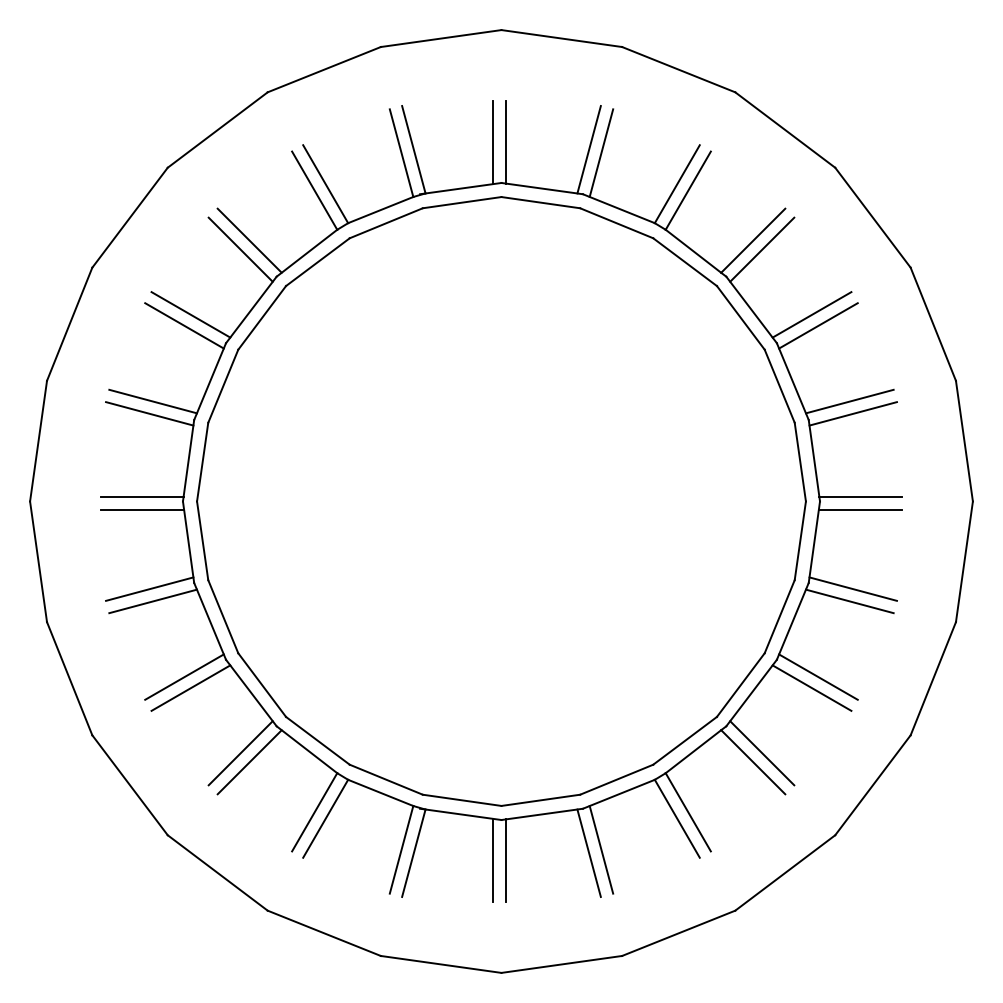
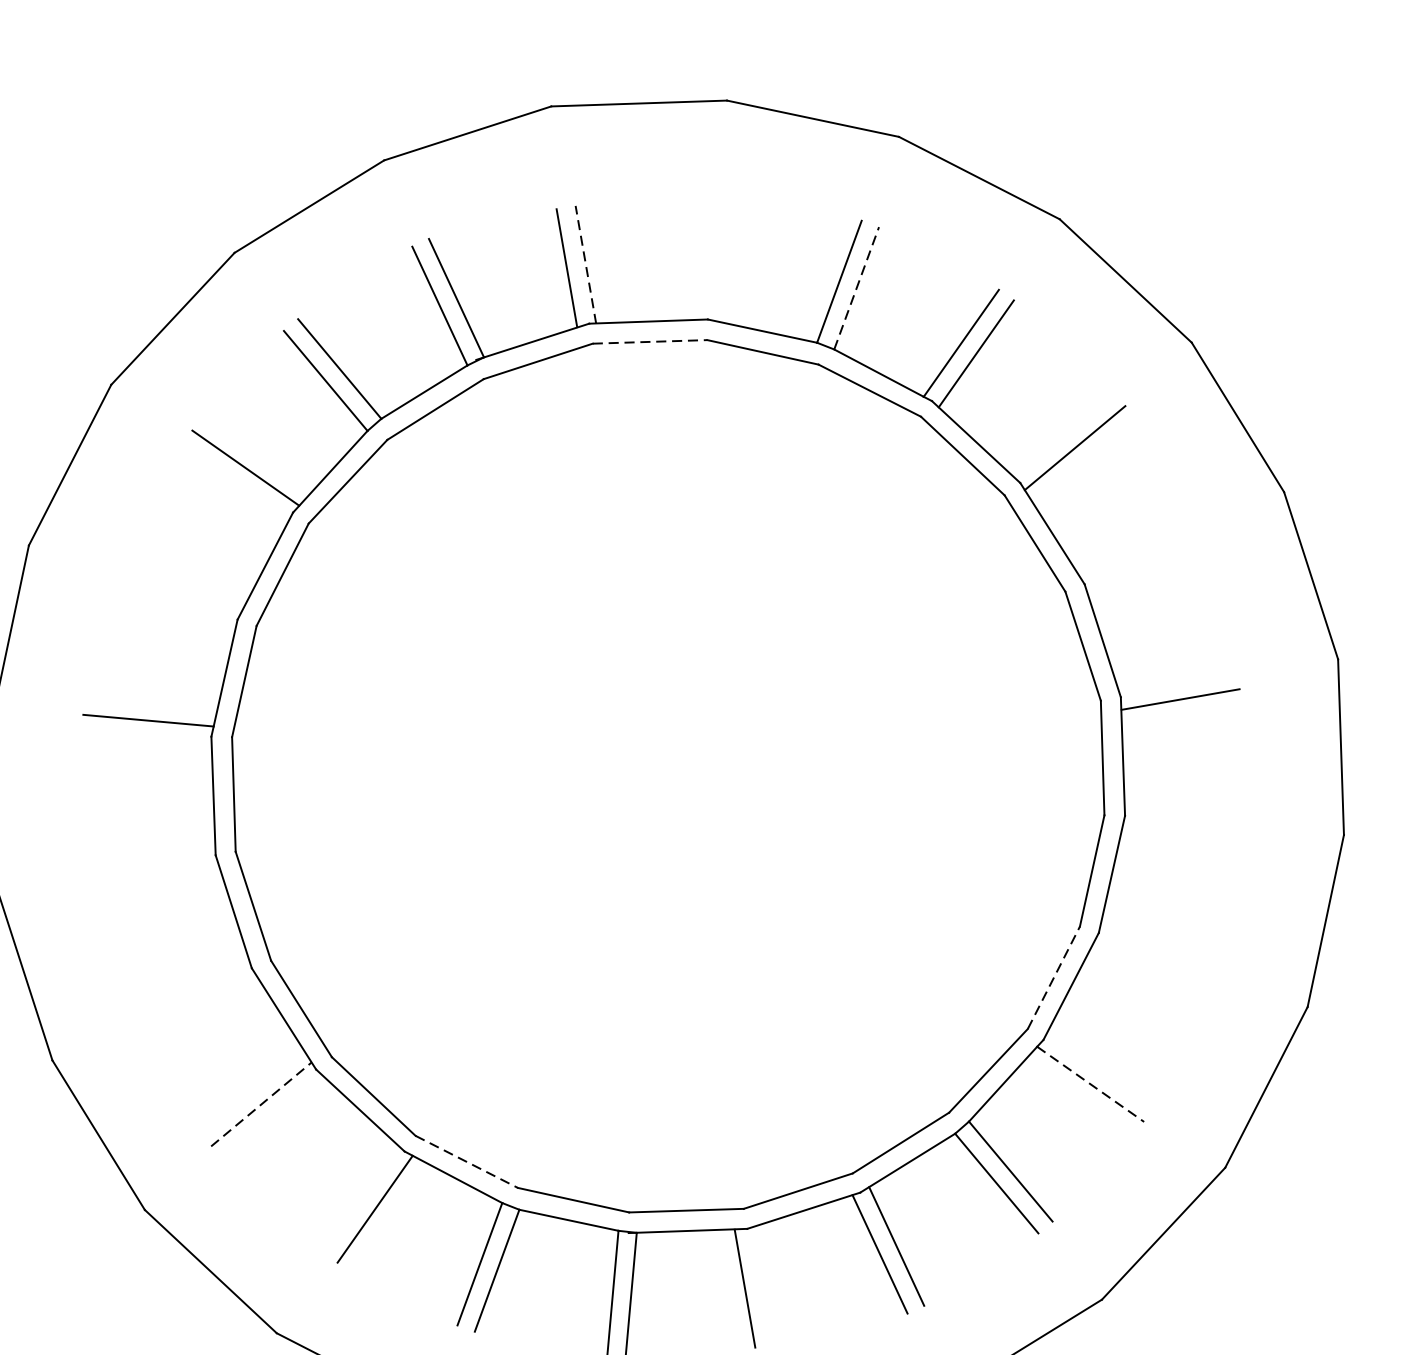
line: (506, 142) -> (586, 264), solid -> dashed
line: (588, 149) -> (704, 254), removed
line: (601, 152) -> (723, 255), removed
line: (688, 190) -> (856, 287), solid -> dashed
line: (540, 202) -> (649, 341), solid -> dashed
line: (240, 249) -> (234, 482), removed
line: (190, 314) -> (180, 587), removed
line: (811, 314) -> (1062, 433), removed
line: (184, 325) -> (174, 604), removed
line: (849, 401) -> (1137, 547), removed
line: (149, 413) -> (146, 738), removed
line: (852, 413) -> (1145, 564), removed
line: (141, 496) -> (155, 858), removed
line: (860, 496) -> (1177, 680), removed
line: (141, 510) -> (158, 878), removed
line: (149, 588) -> (189, 987), removed
line: (852, 588) -> (1188, 812), removed
line: (152, 601) -> (197, 1004), removed
line: (849, 601) -> (1187, 832), removed
line: (184, 676) -> (261, 1103), solid -> dashed
line: (818, 676) -> (1162, 946), removed
line: (740, 685) -> (1053, 978), solid -> dashed
line: (190, 687) -> (272, 1117), removed
line: (811, 687) -> (1154, 963), removed
line: (317, 740) -> (466, 1161), solid -> dashed
line: (240, 753) -> (359, 1199), removed
line: (762, 753) -> (1101, 1069), removed
line: (753, 762) -> (1091, 1084), solid -> dashed
line: (506, 860) -> (764, 1285), removed

